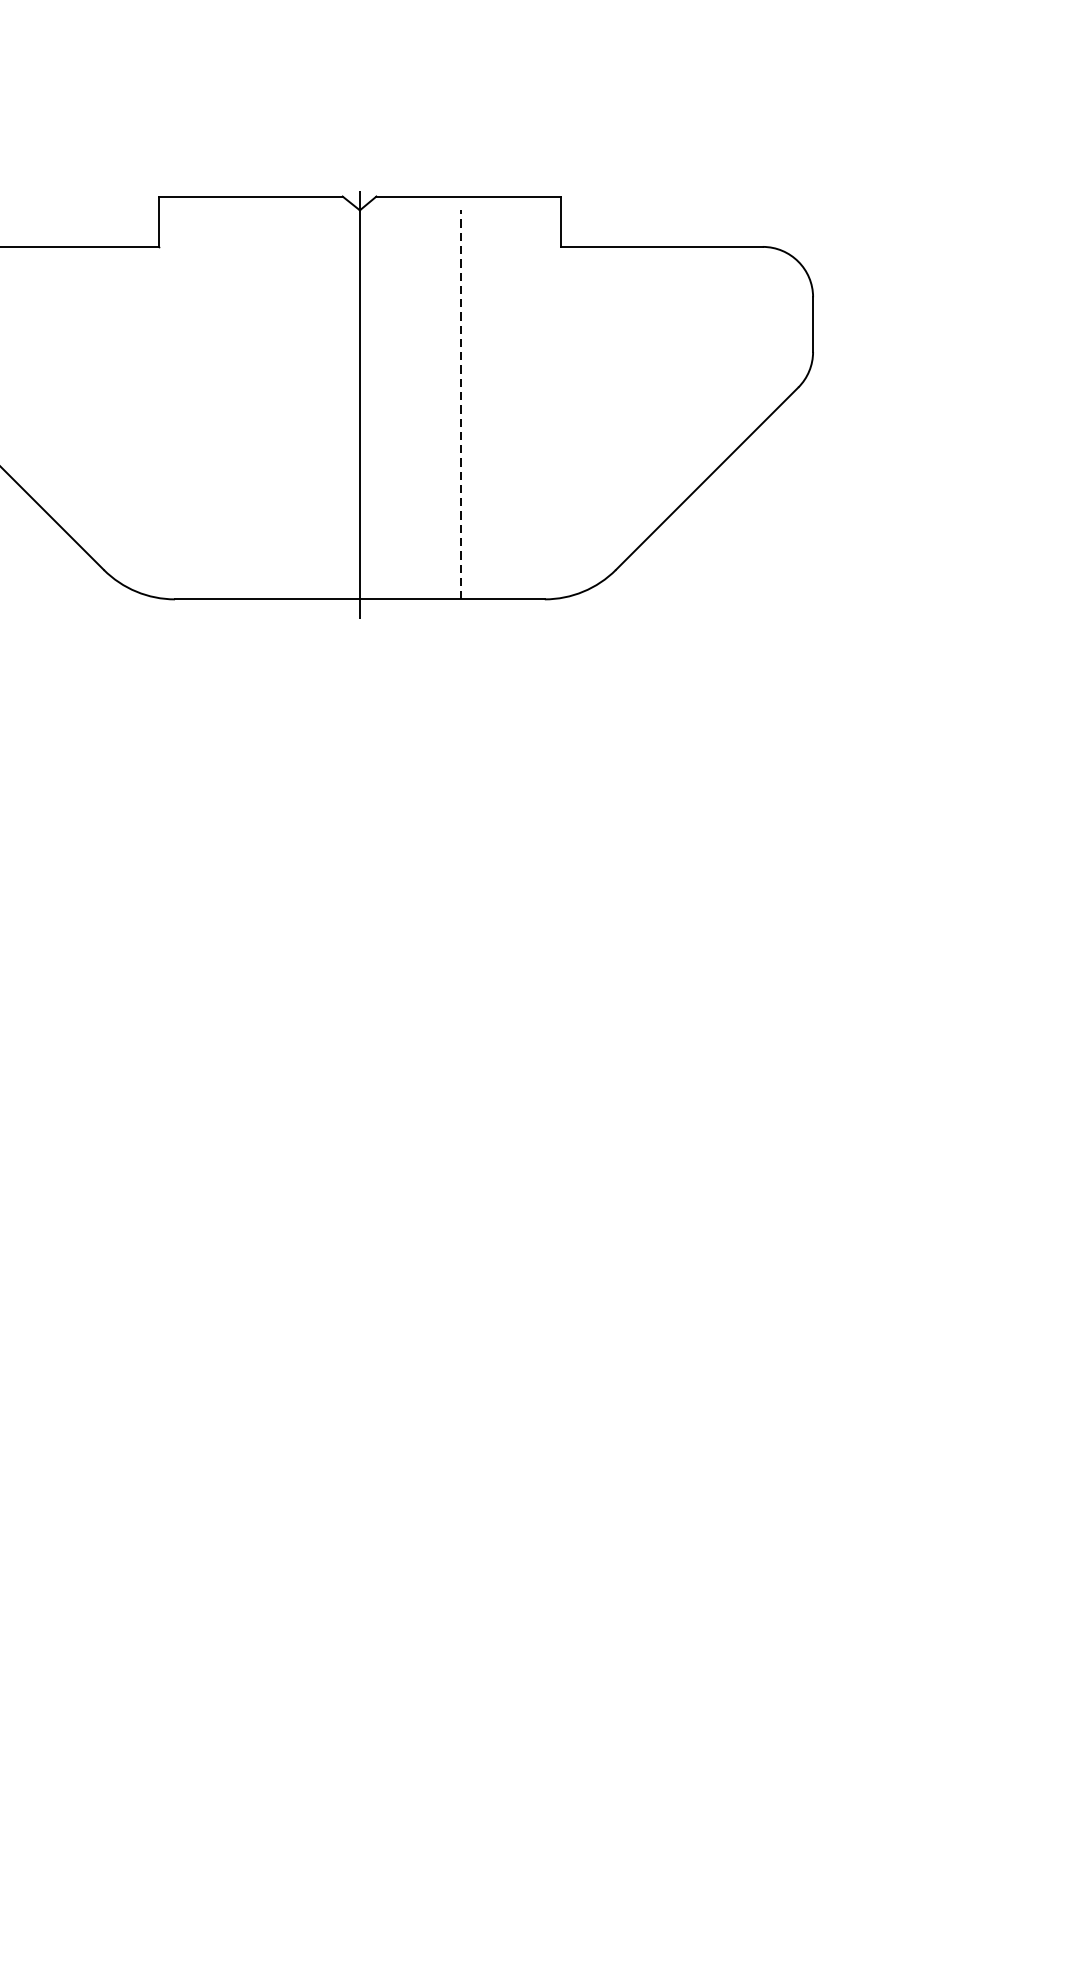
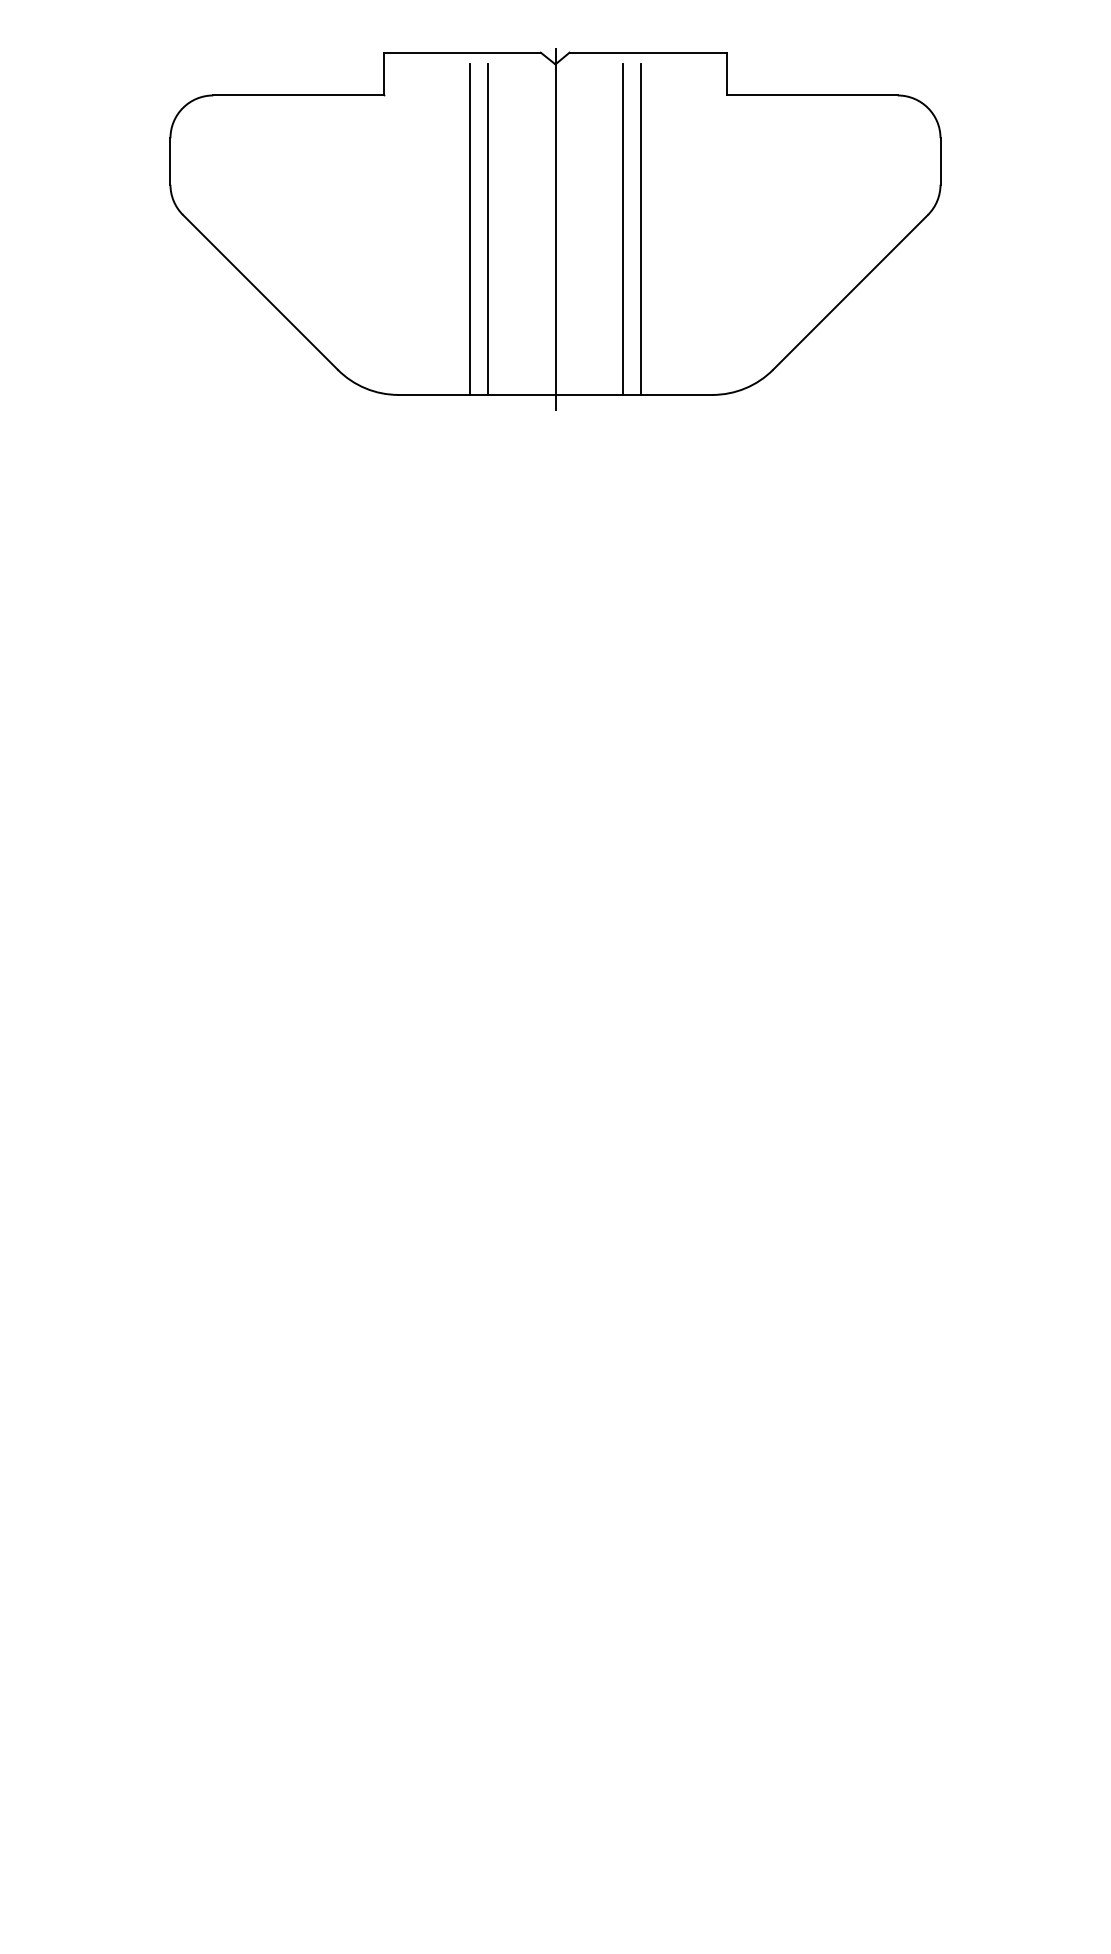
line: (258, 404) -> (469, 229), added
line: (281, 404) -> (488, 229), added
line: (438, 404) -> (622, 229), added
line: (461, 404) -> (641, 229), dashed -> solid

